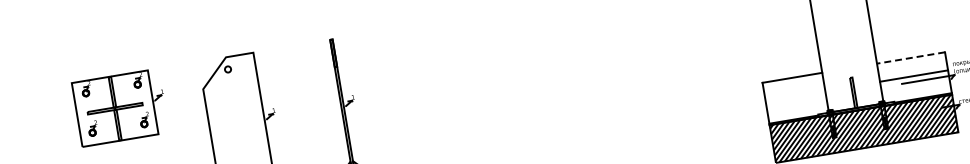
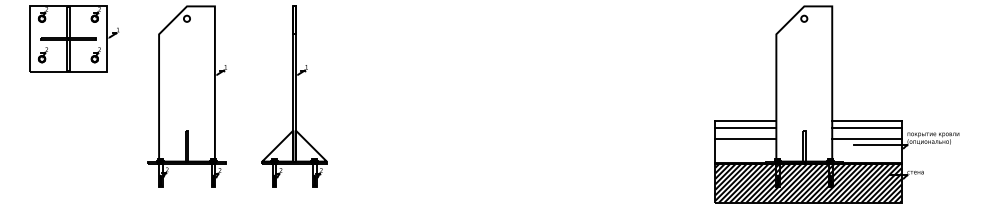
line: (910, 57) -> (866, 120), dashed -> solid
line: (911, 64) -> (866, 127), added
line: (793, 84) -> (745, 127), added
line: (795, 96) -> (745, 139), added

